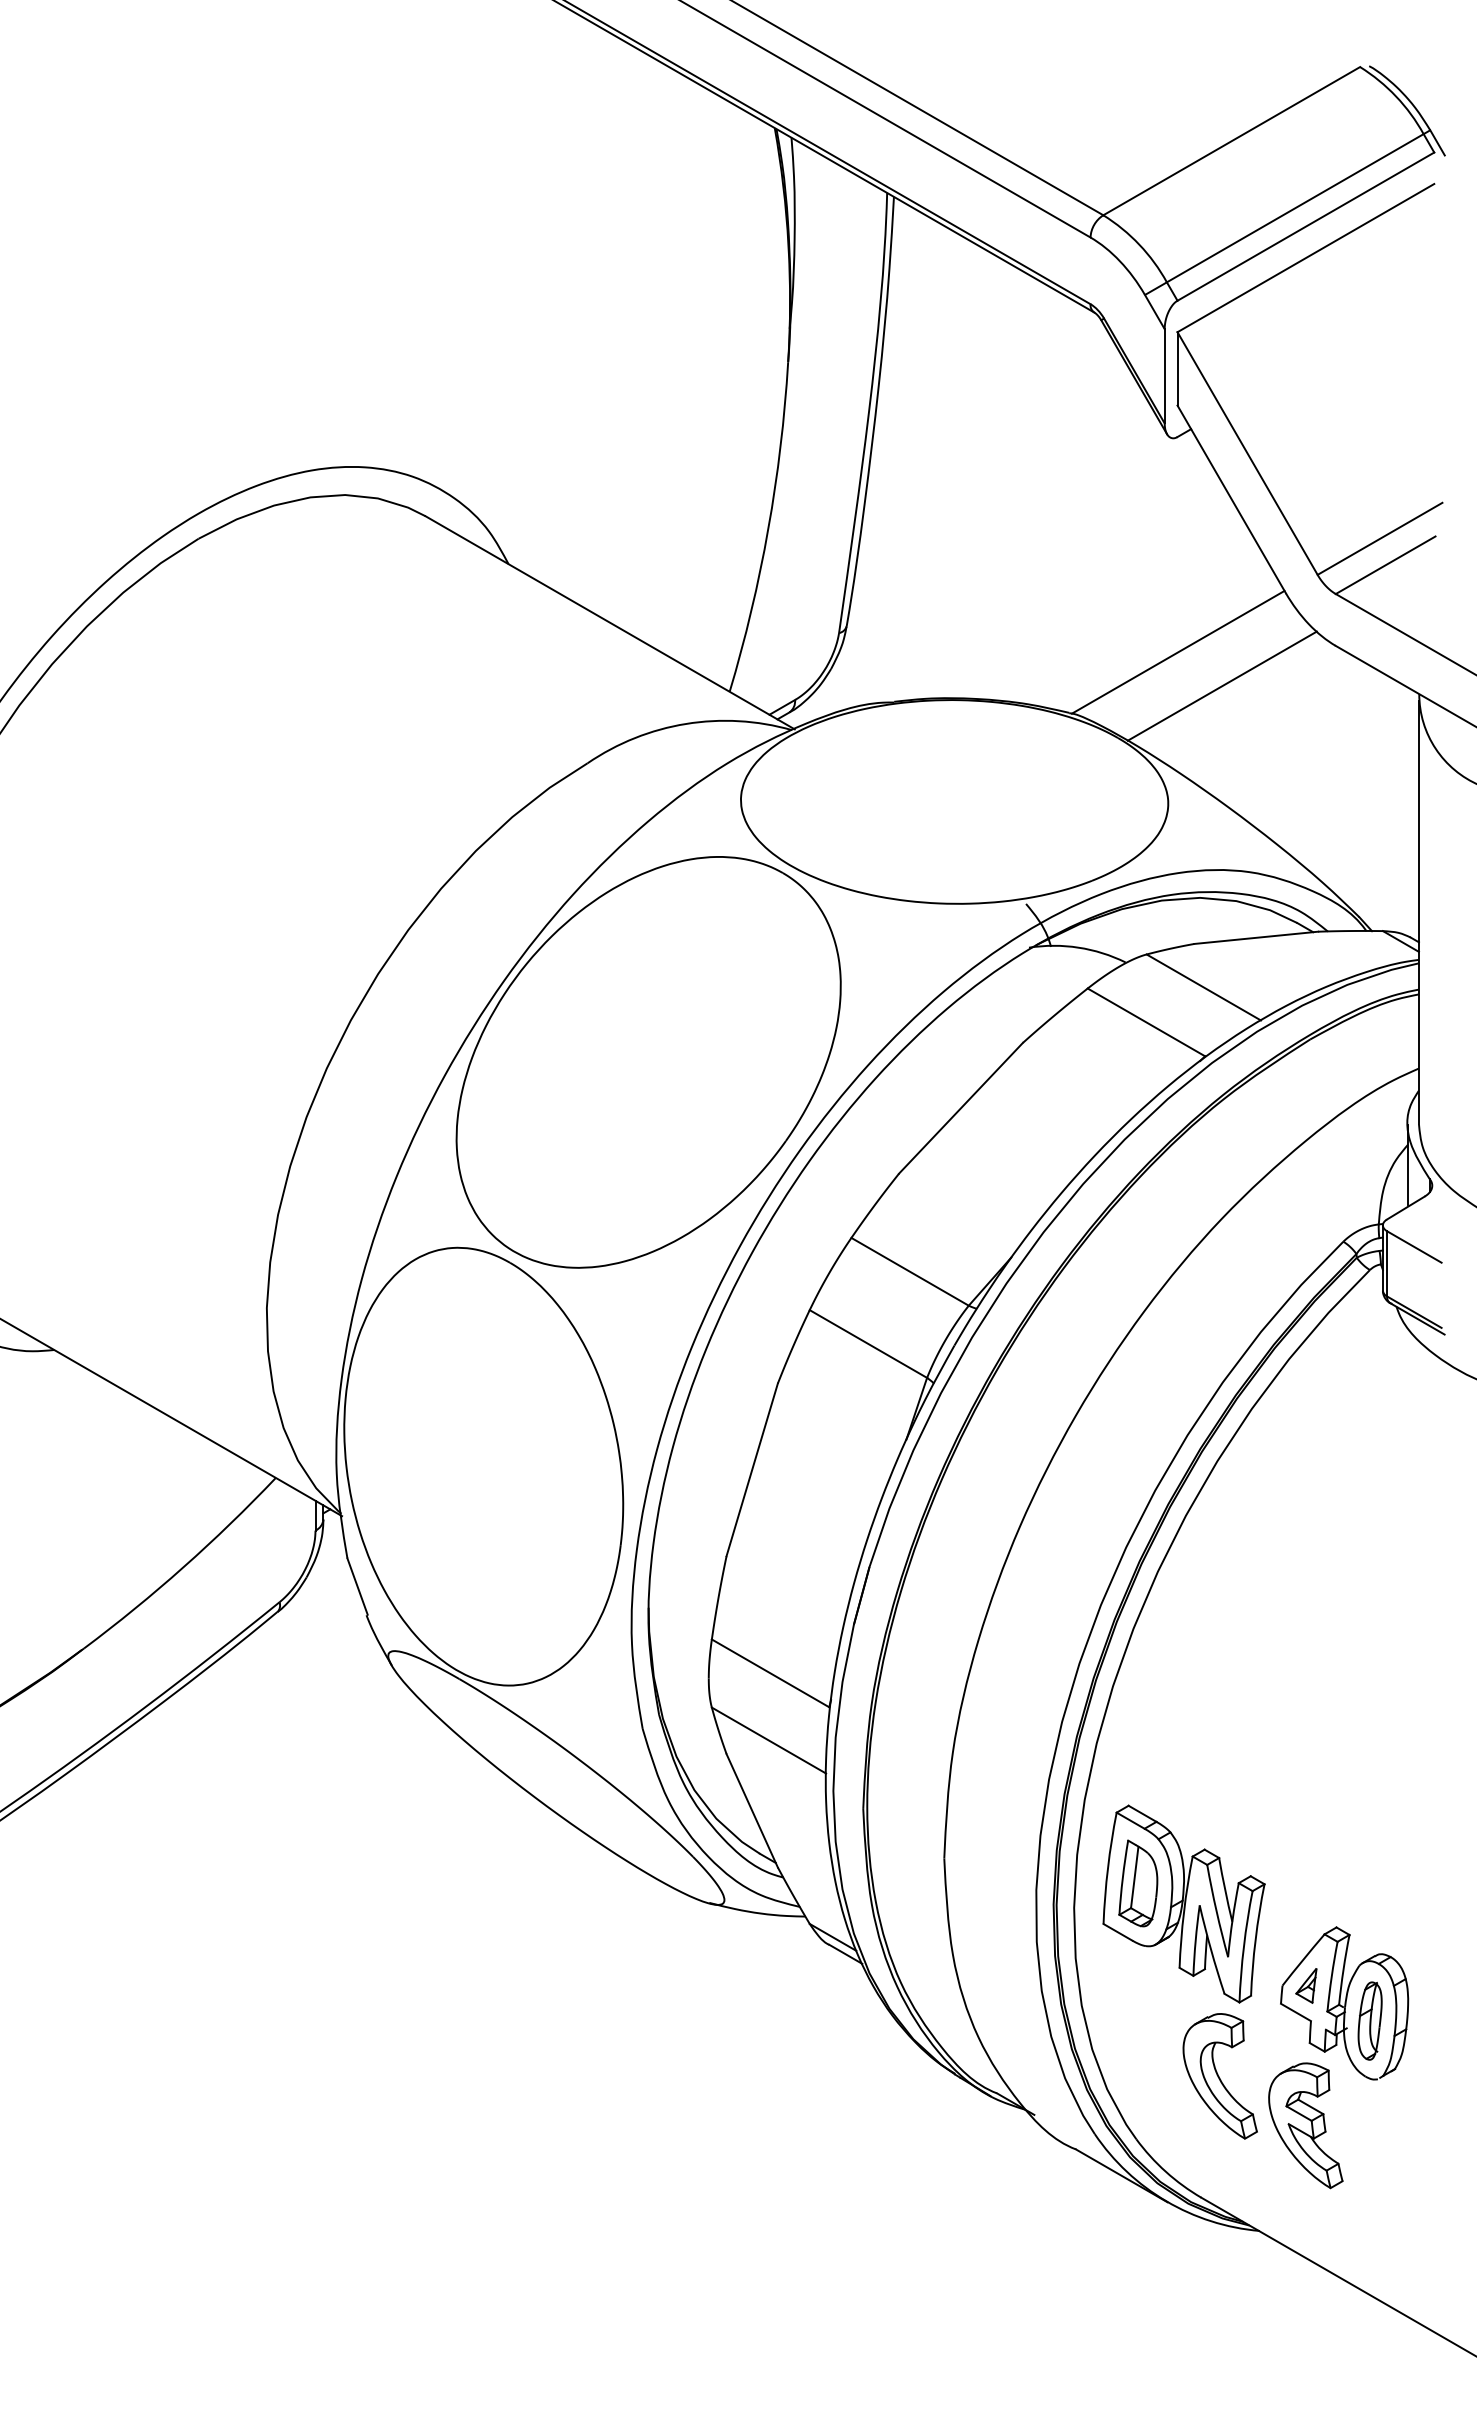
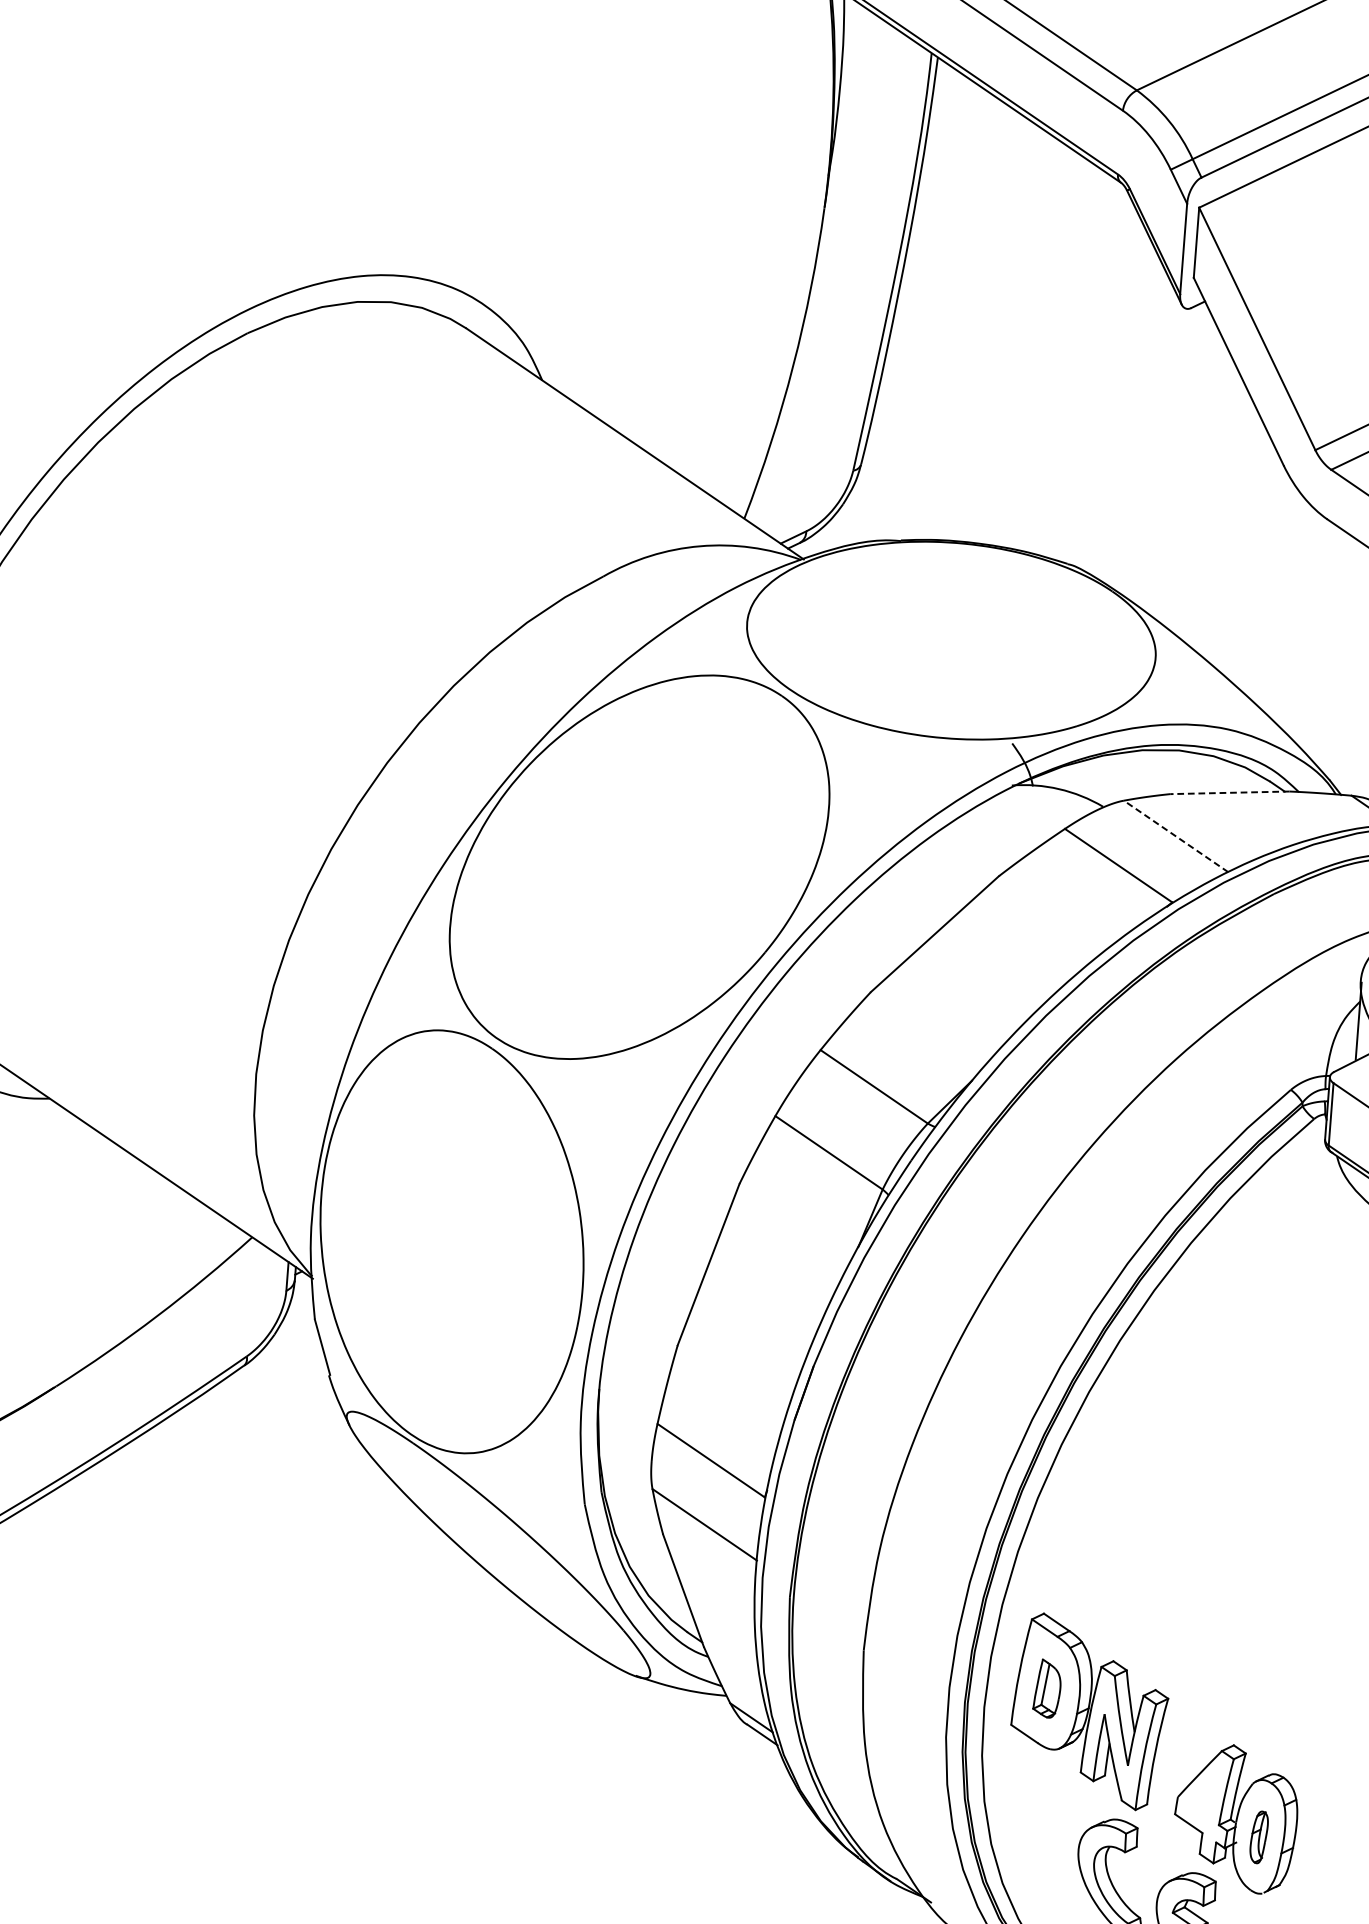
line: (1177, 651) -> (1175, 513), removed
line: (1221, 685) -> (1215, 548), removed
line: (1255, 937) -> (1229, 792), solid -> dashed
line: (1203, 987) -> (1175, 836), solid -> dashed
part: (1138, 1883) -> (1047, 1688), size x0.7
part: (1306, 1985) -> (1200, 1798), removed
part: (1369, 2020) -> (1258, 1836), size x0.7

